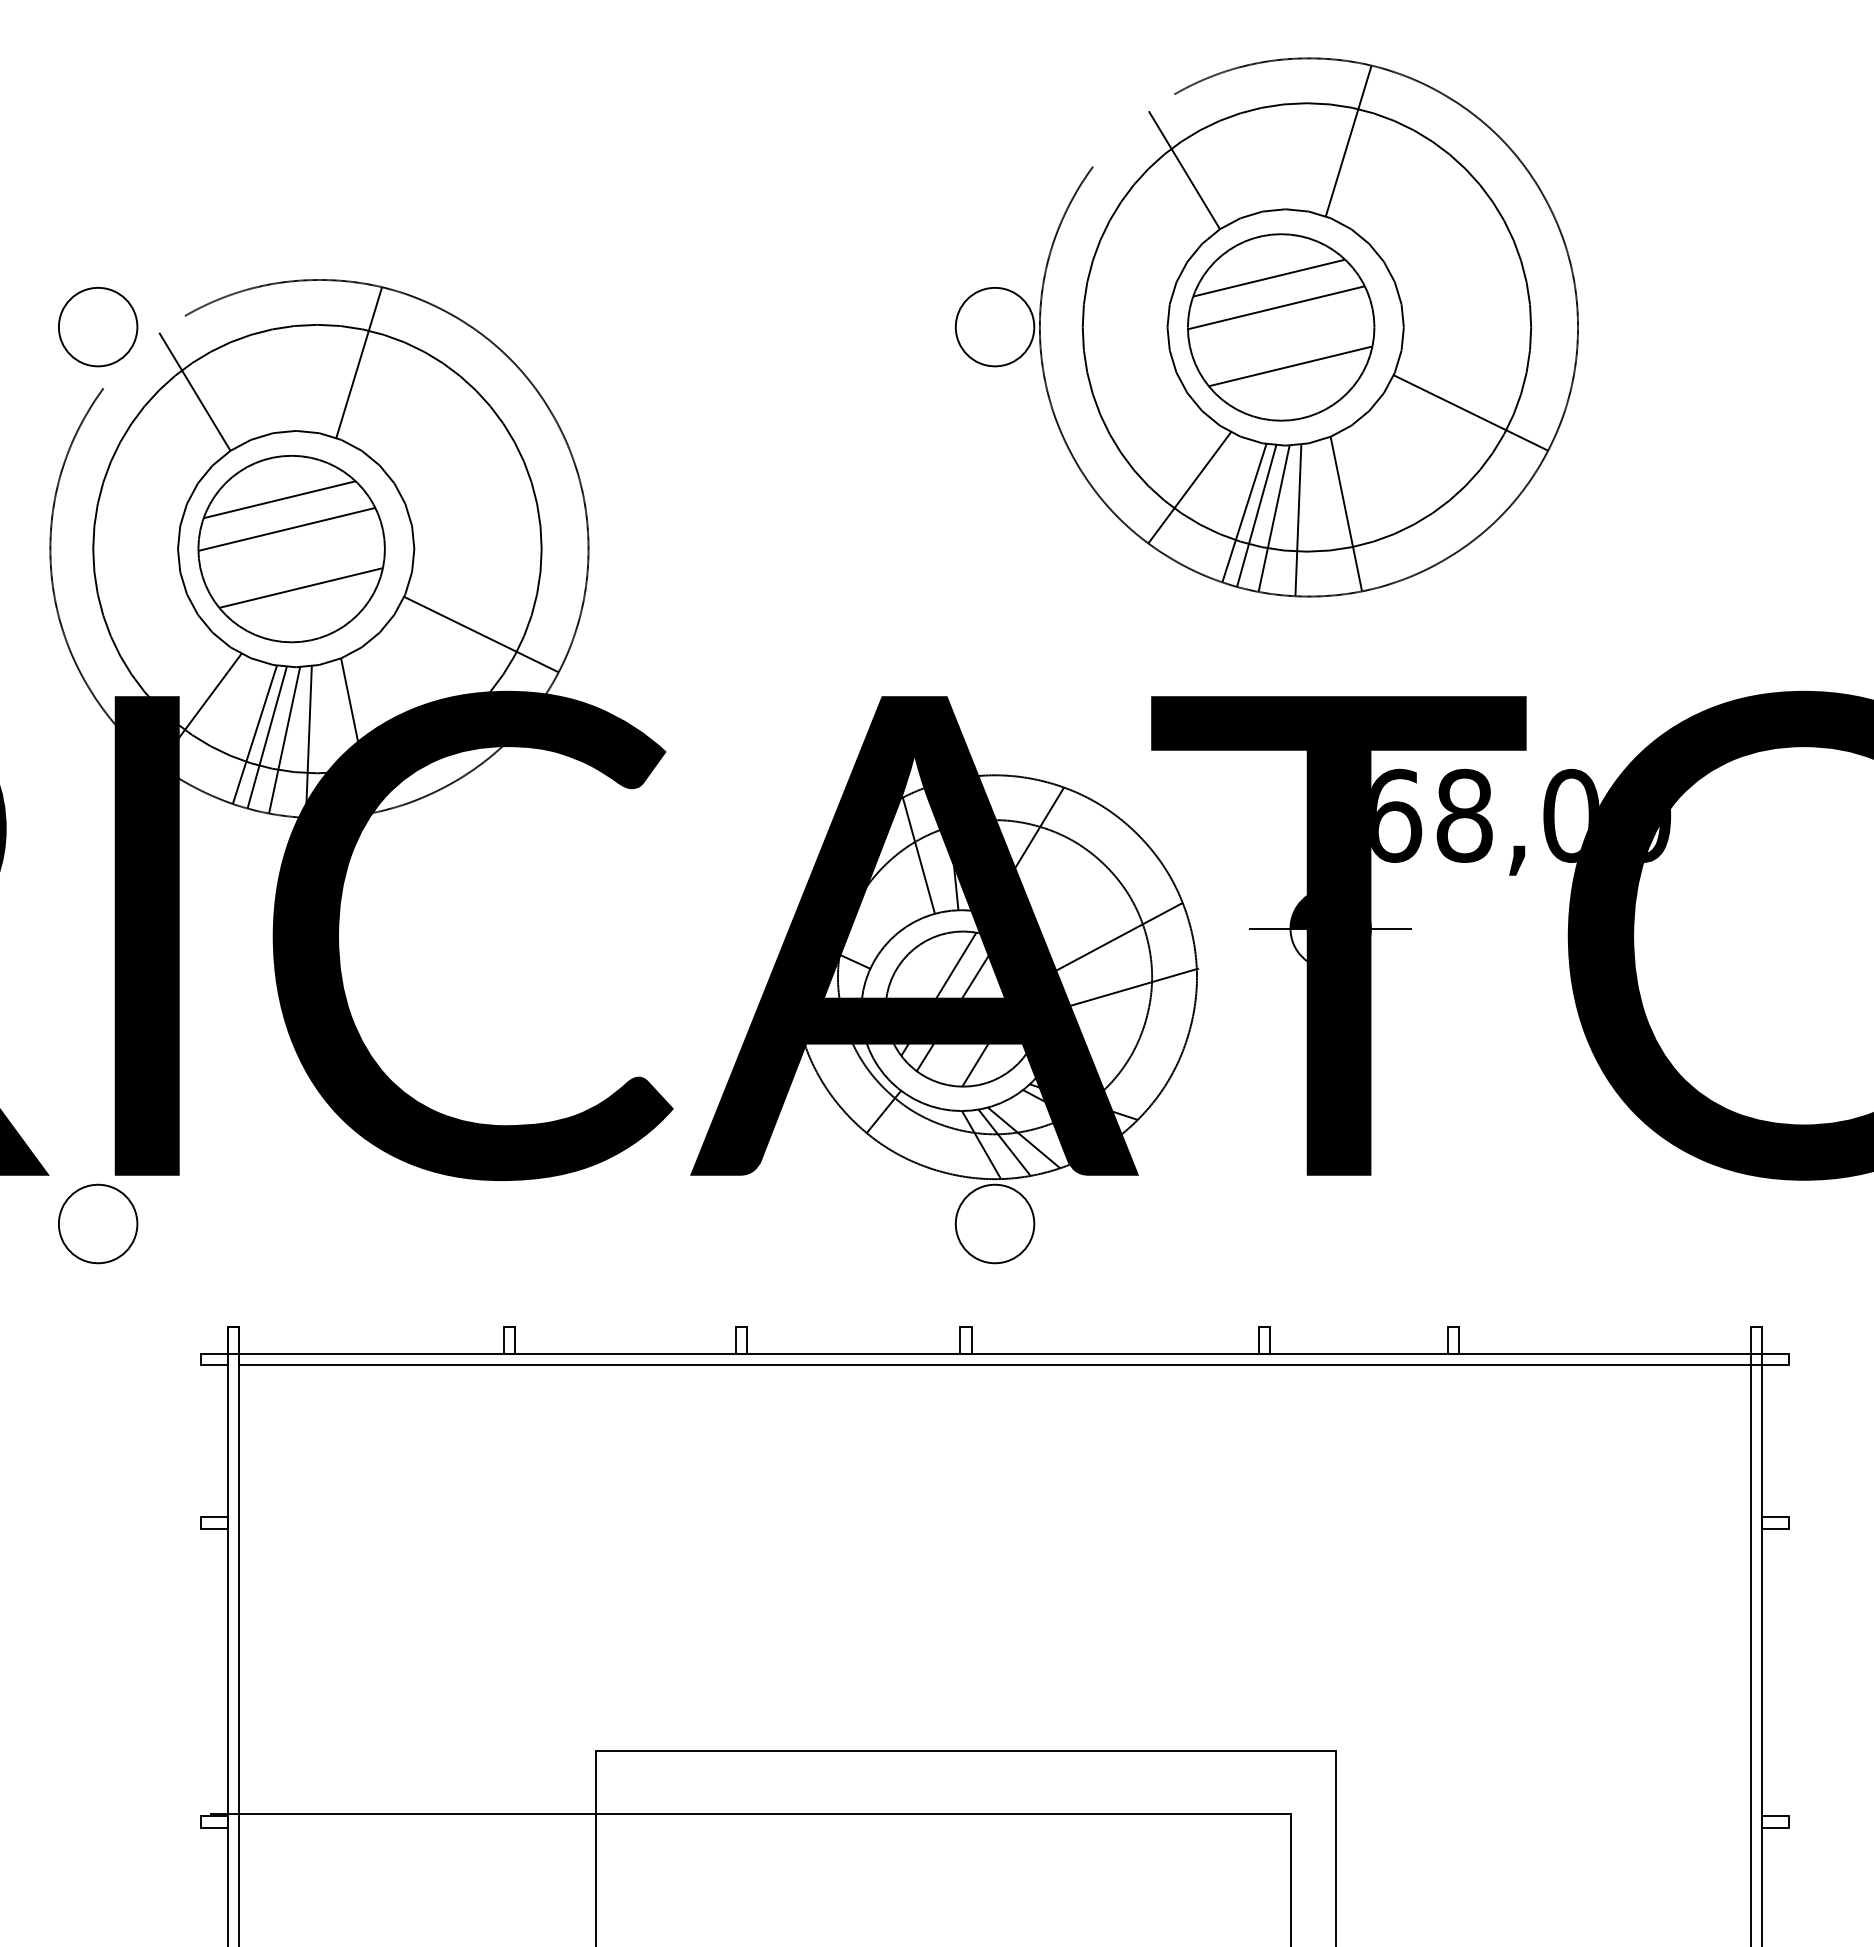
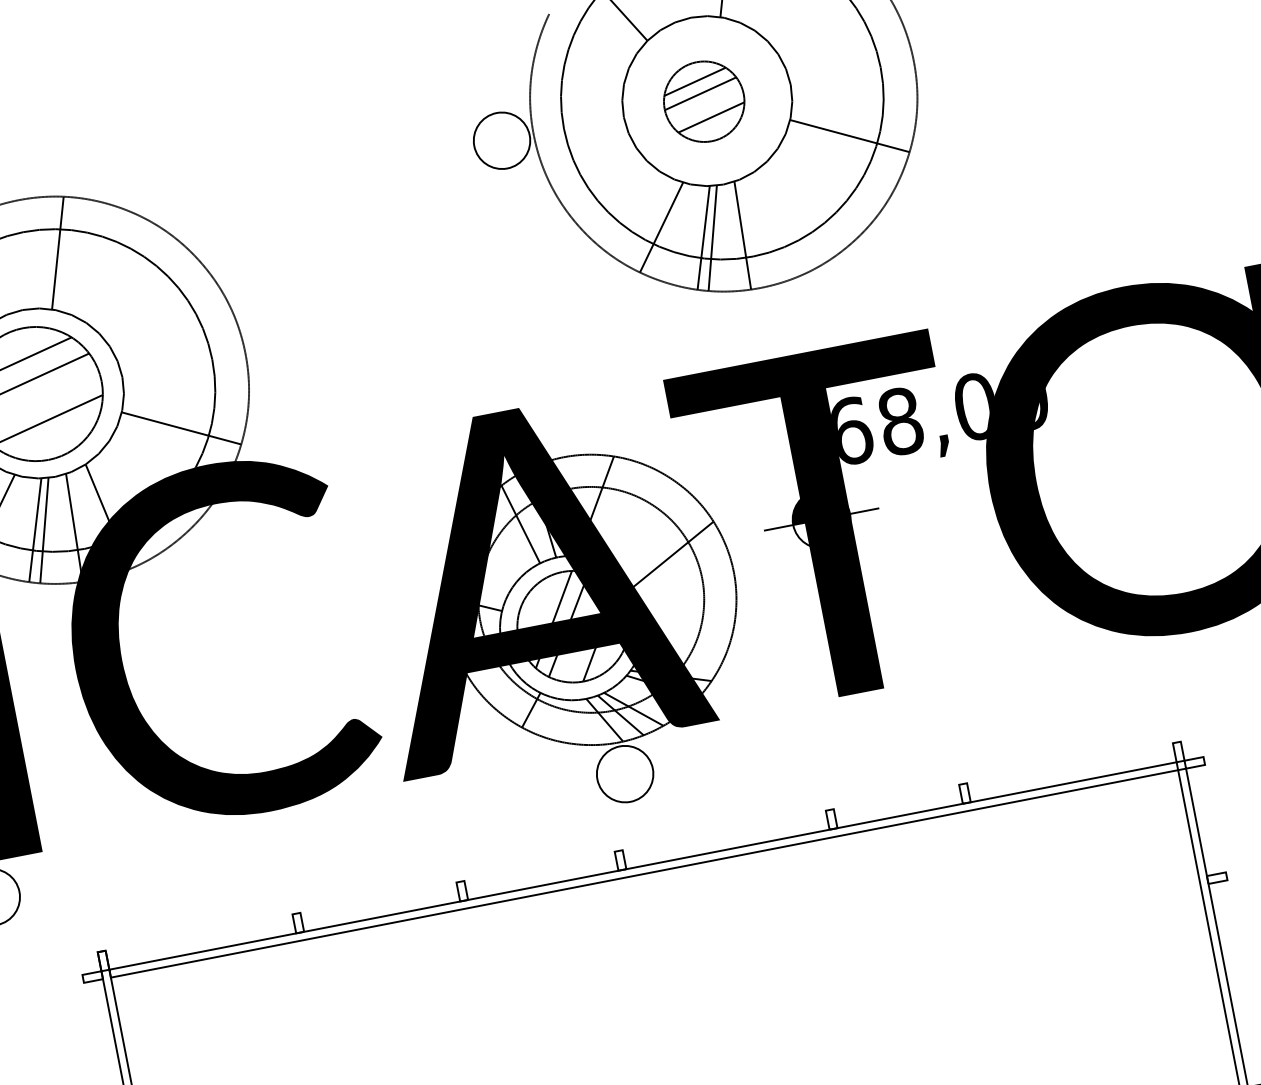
part: (1281, 327) -> (704, 101), size x0.6
line: (1346, 513) -> (775, 224), removed
line: (1273, 518) -> (724, 237), removed
line: (284, 739) -> (56, 529), removed
line: (1130, 988) -> (688, 589), removed

